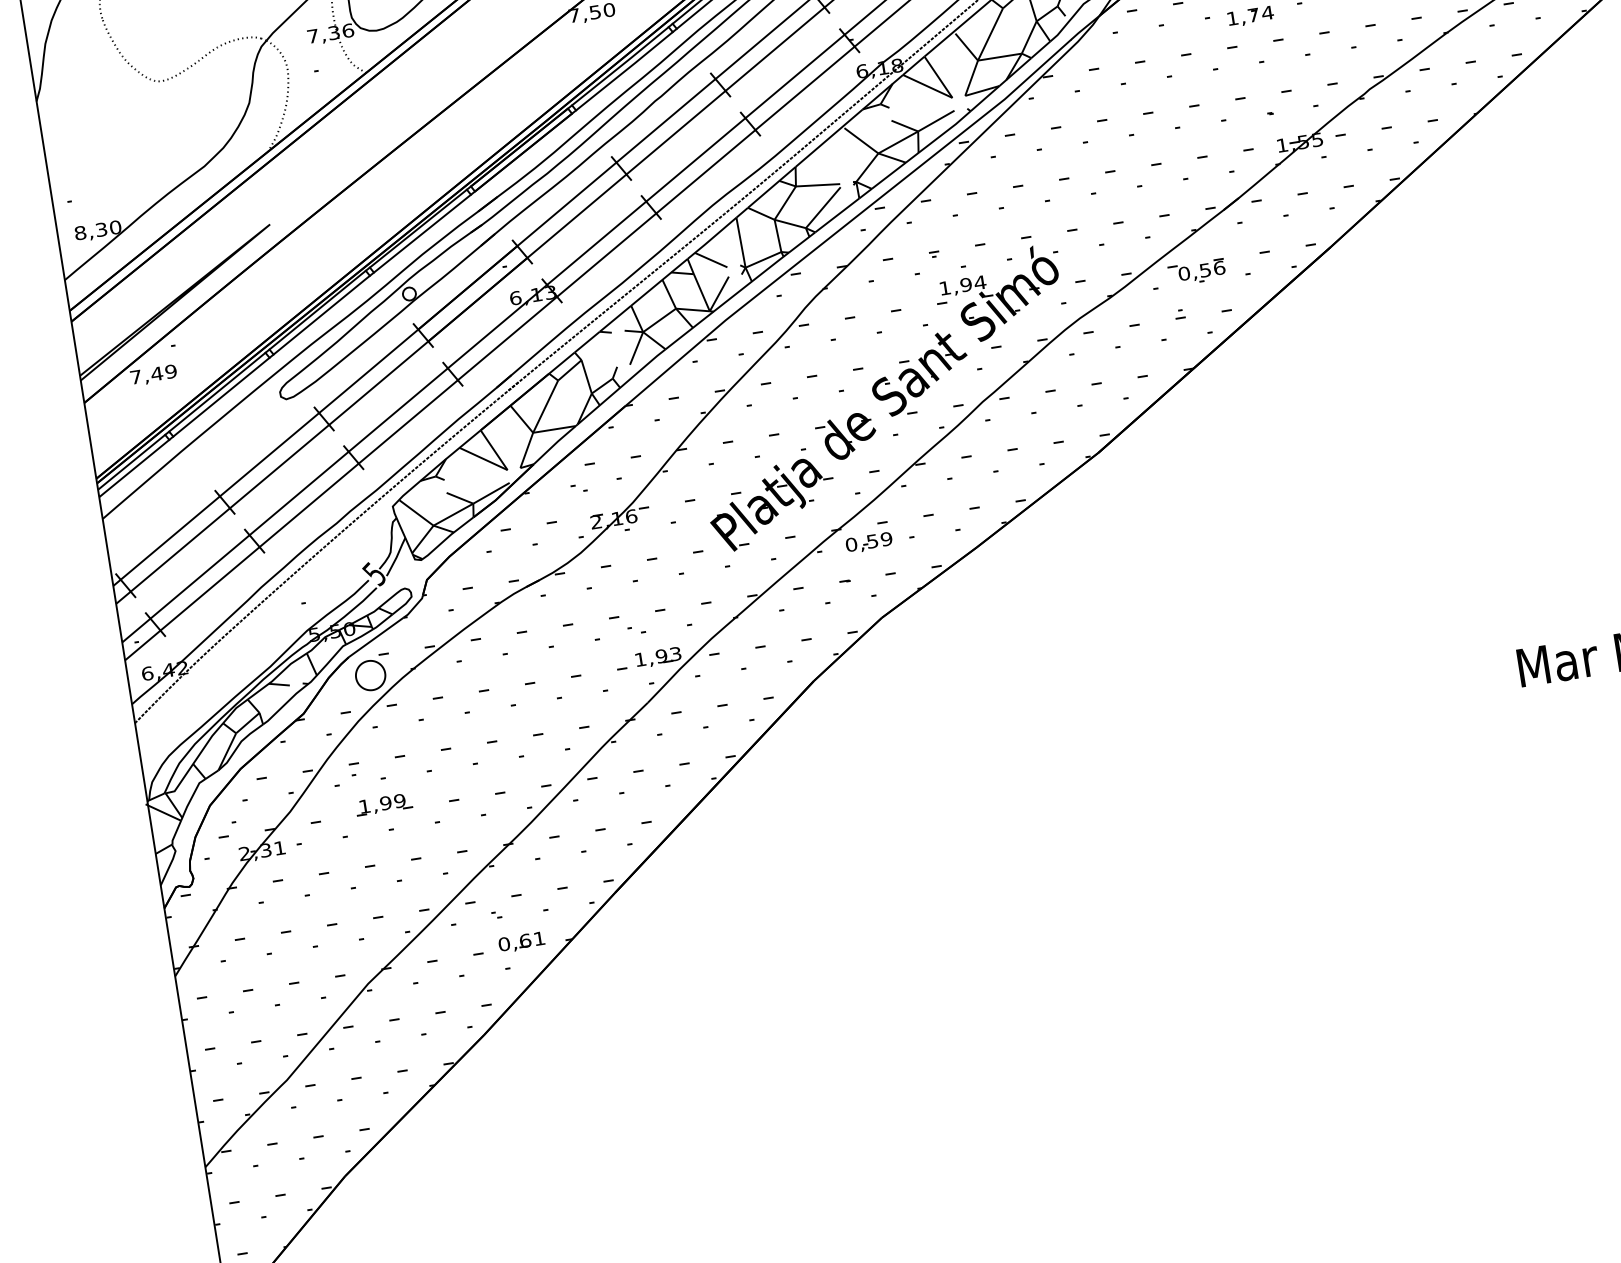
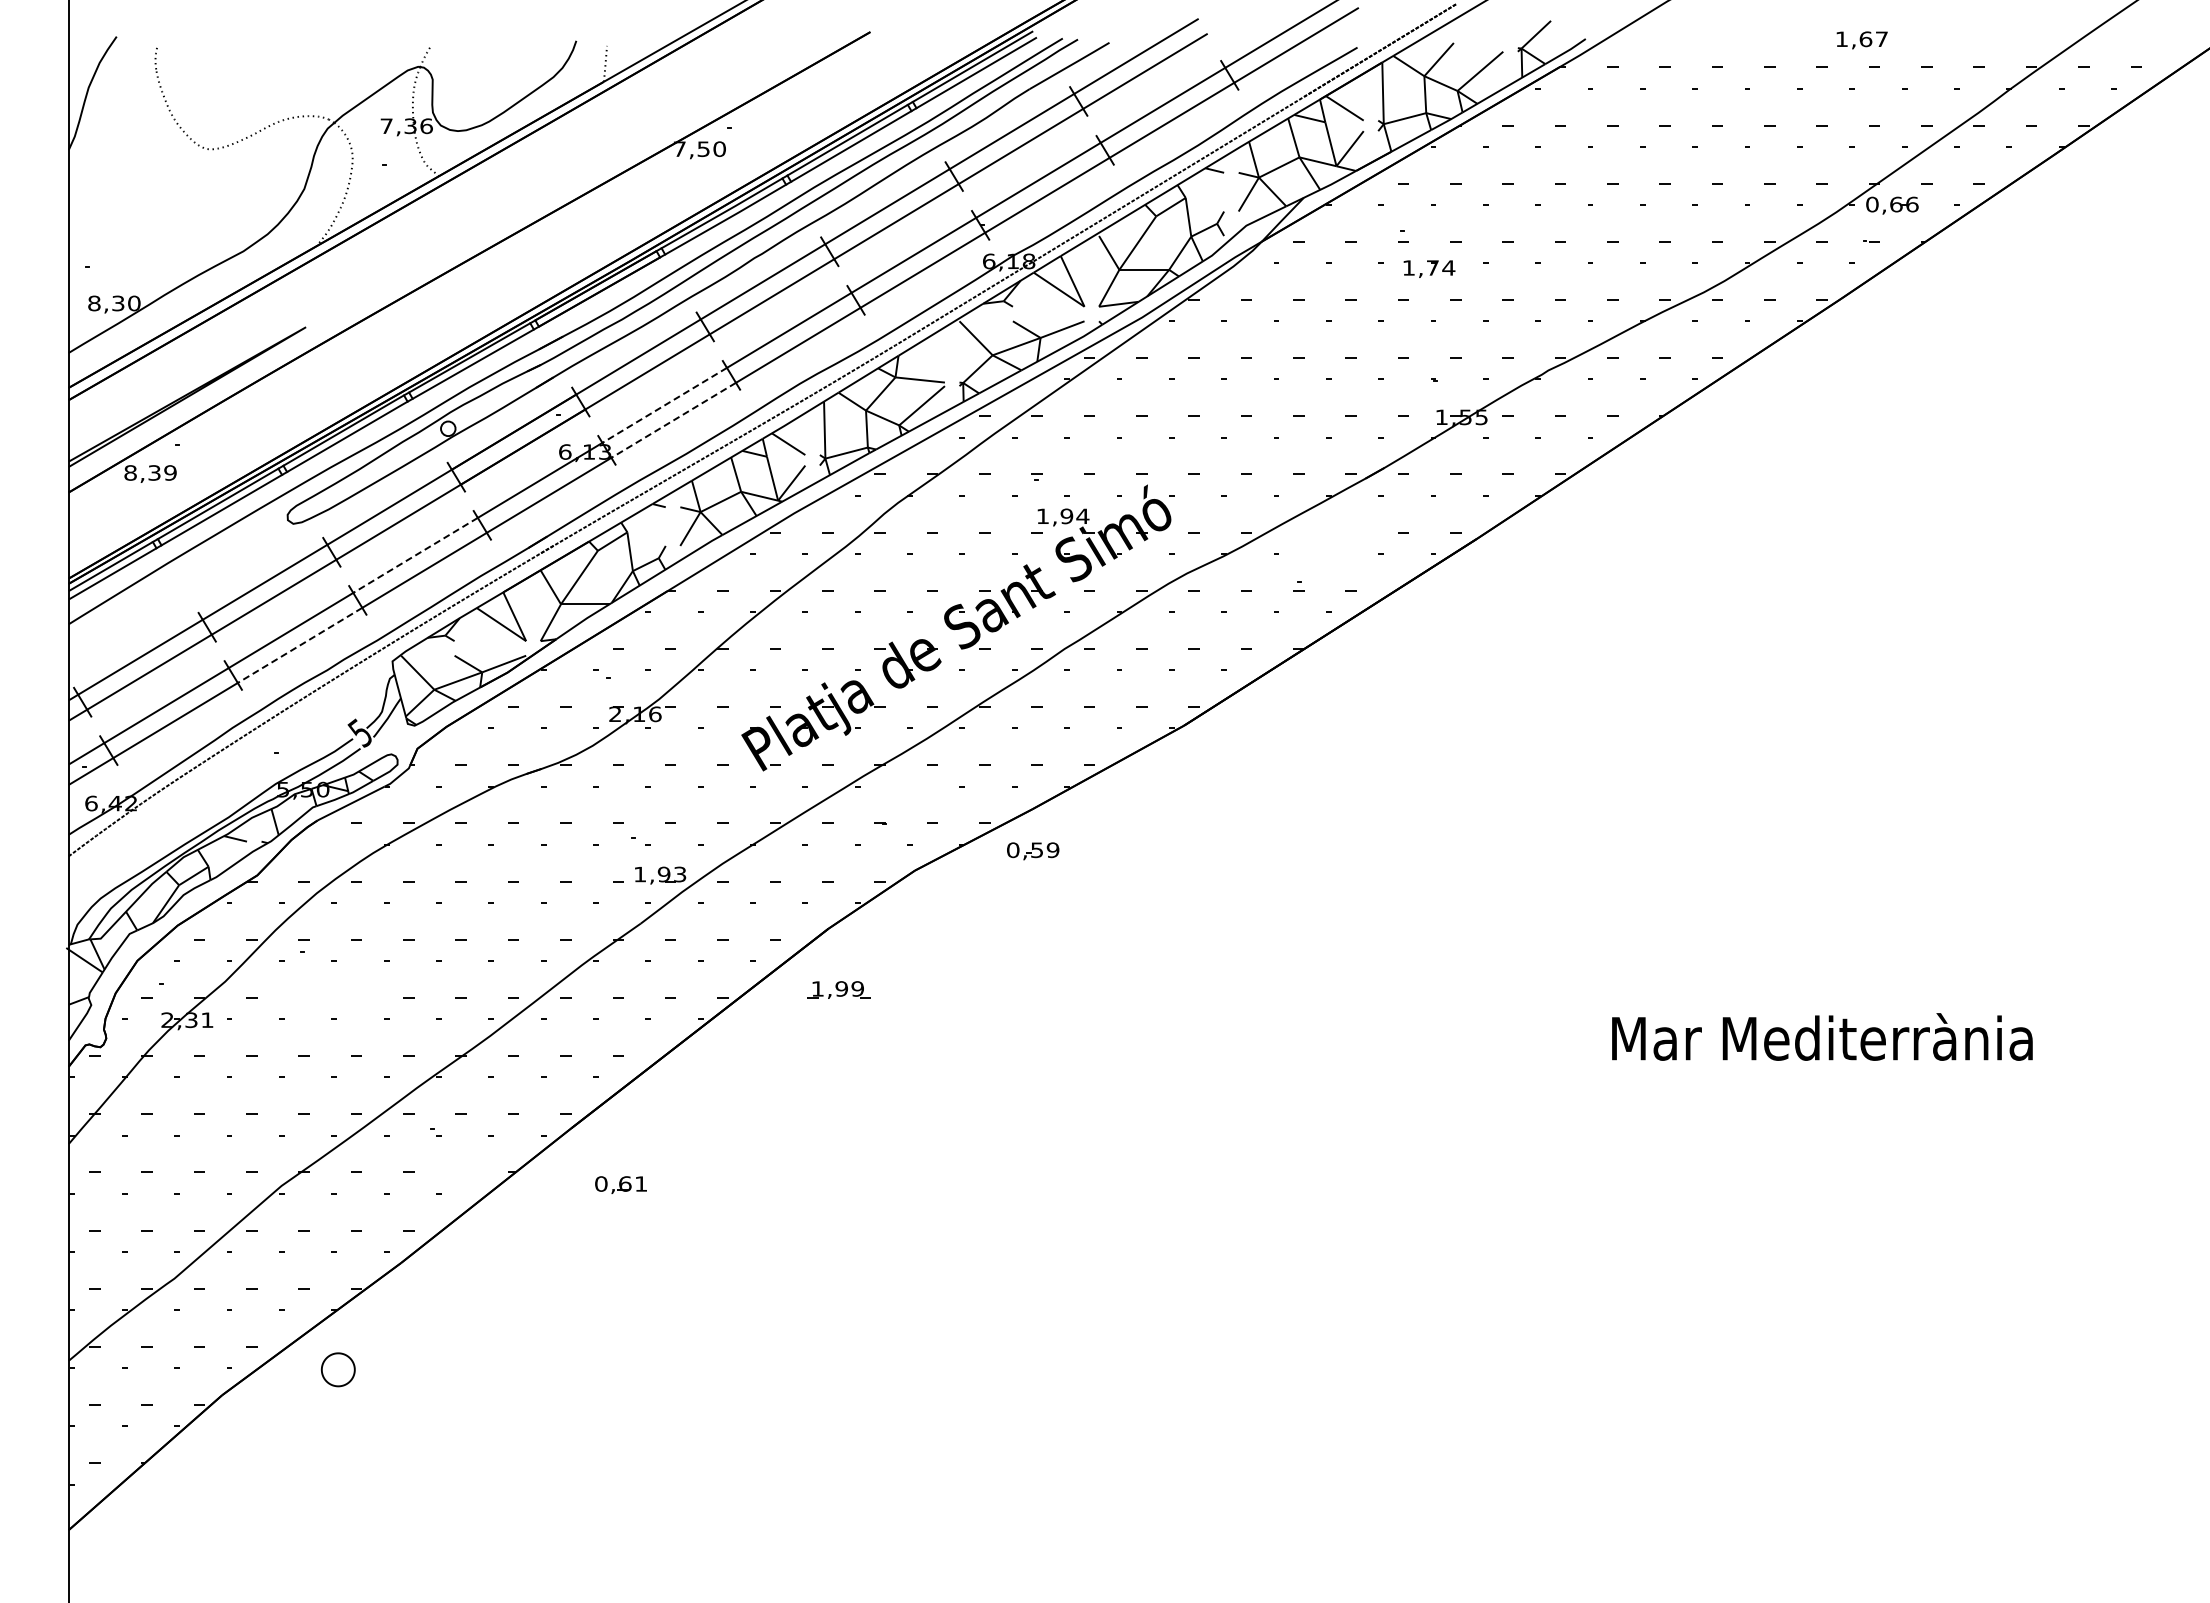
line: (596, 243) -> (664, 405), solid -> dashed
line: (606, 255) -> (673, 420), solid -> dashed
part: (1196, 272) -> (1324, 543), removed
text: (146, 375) -> (142, 472), 7,49 -> 8,39
line: (397, 410) -> (414, 555), solid -> dashed
line: (309, 505) -> (300, 645), solid -> dashed
part: (869, 543) -> (1033, 851), moved
part: (369, 675) -> (337, 1369), moved
part: (383, 804) -> (838, 989), moved
part: (521, 941) -> (620, 1184), moved

